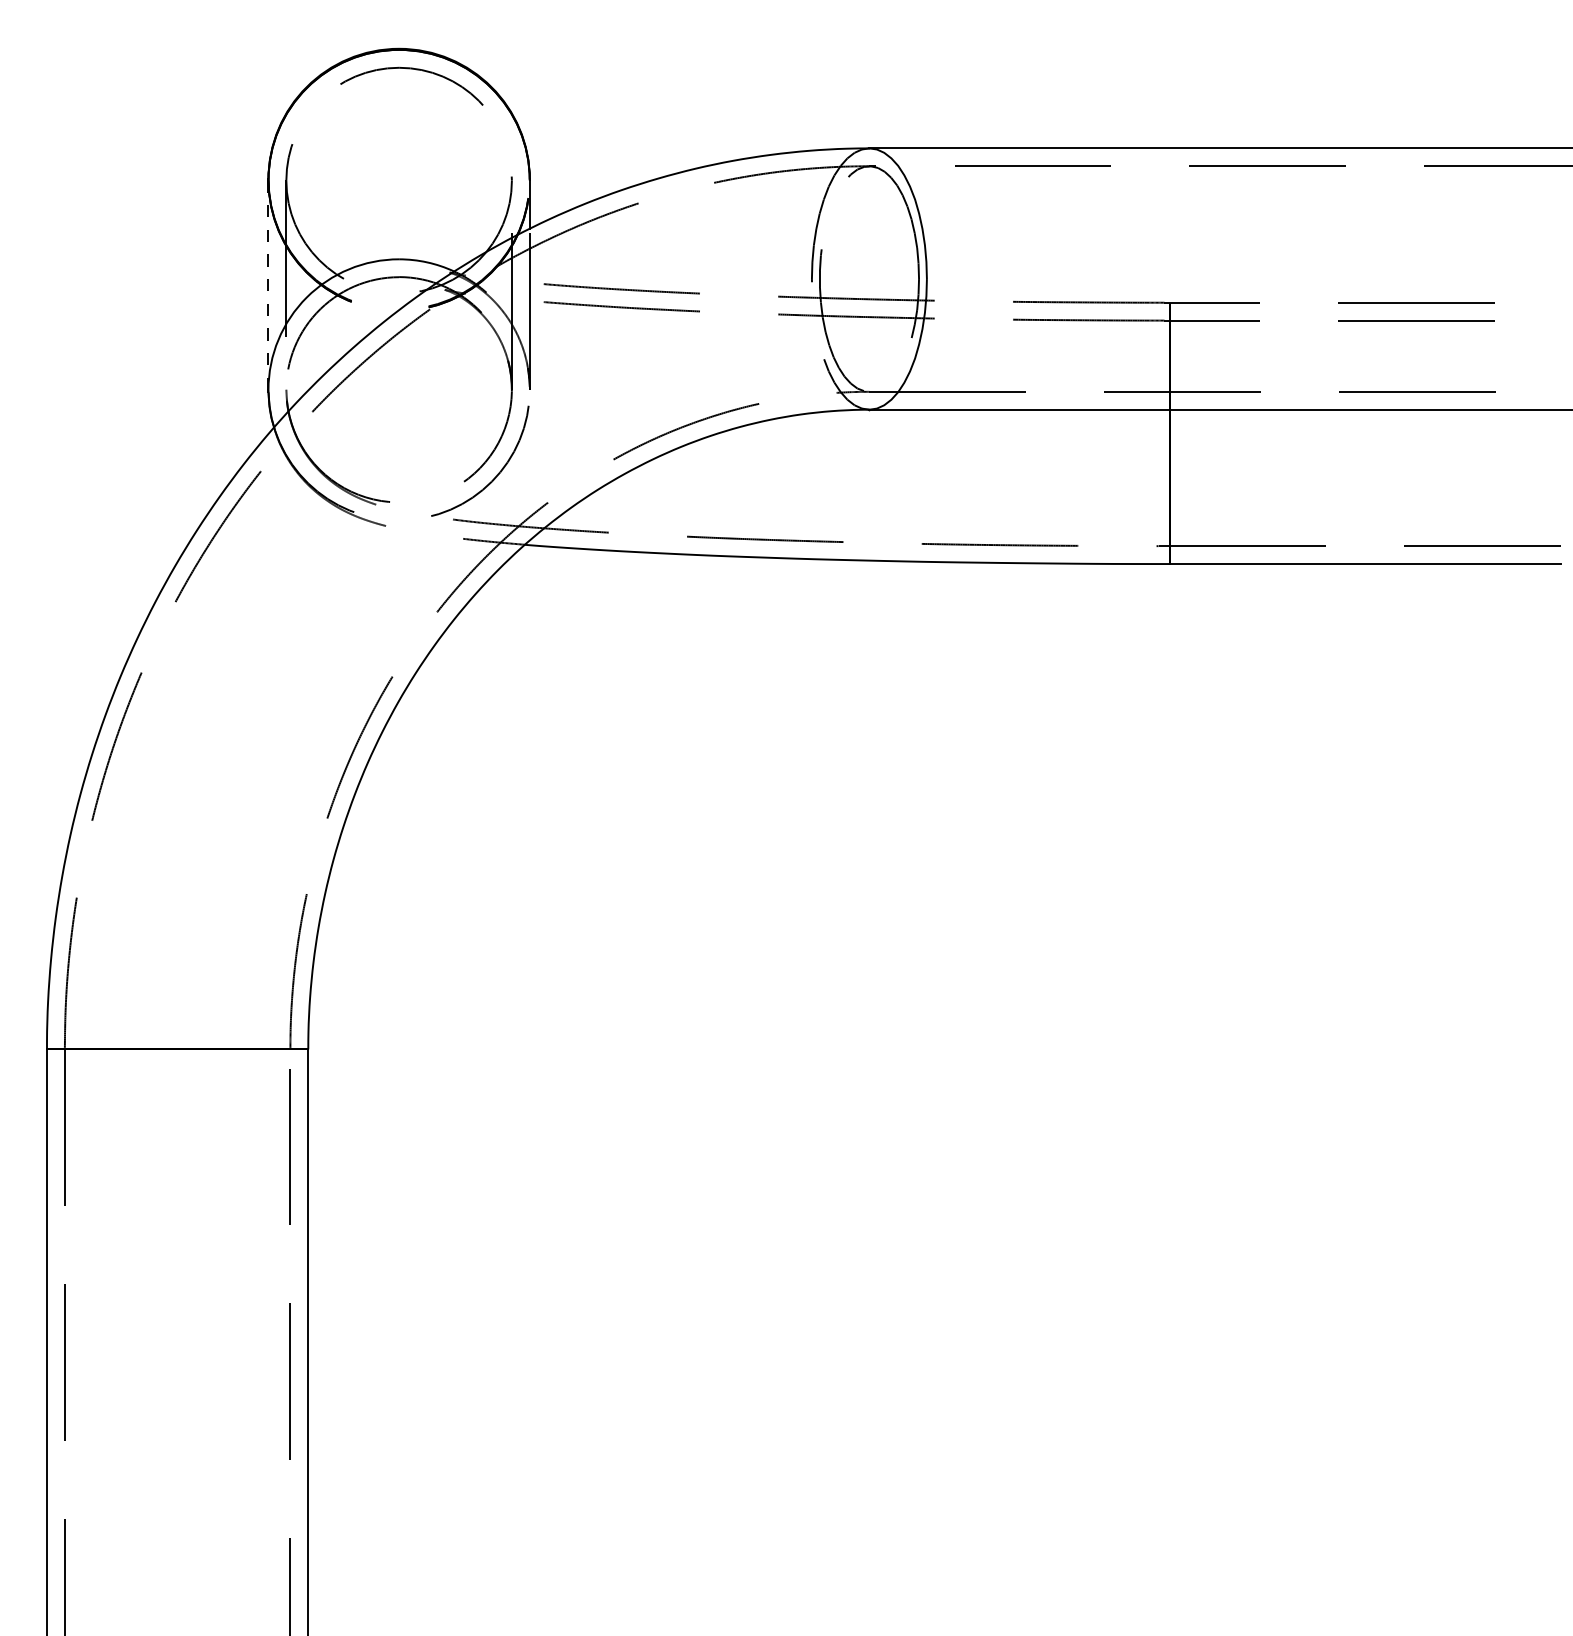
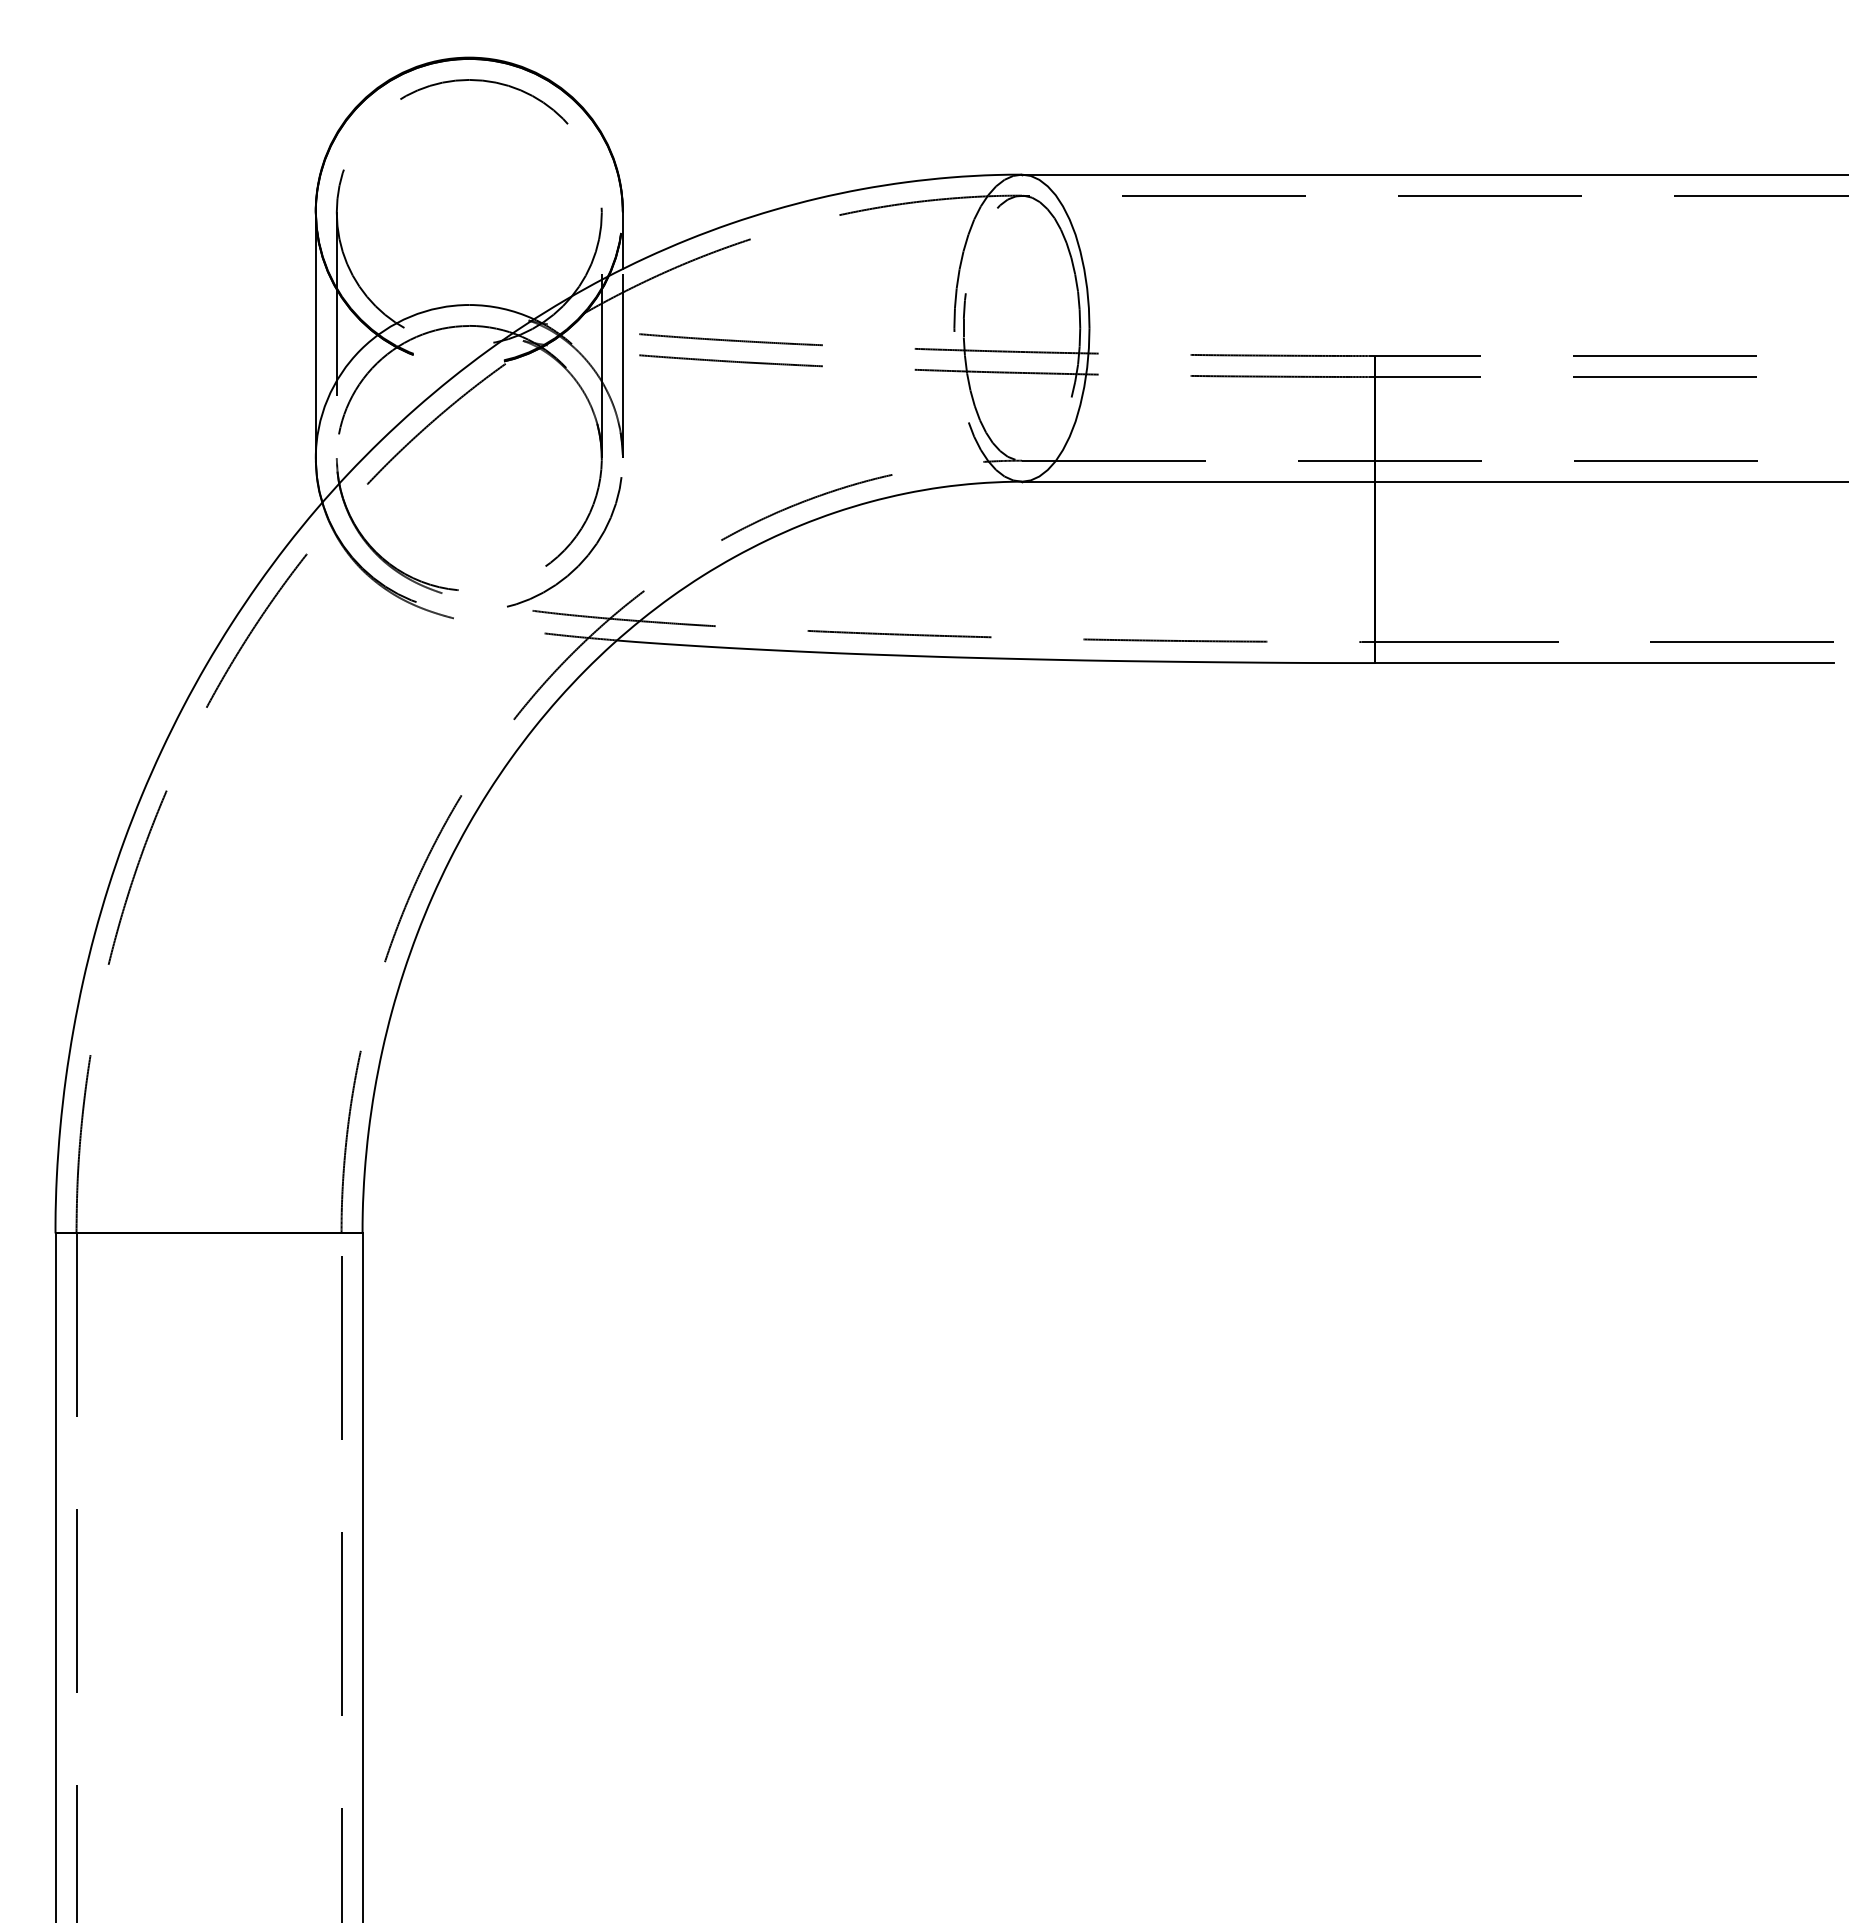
line: (268, 285) -> (315, 335), dashed -> solid

